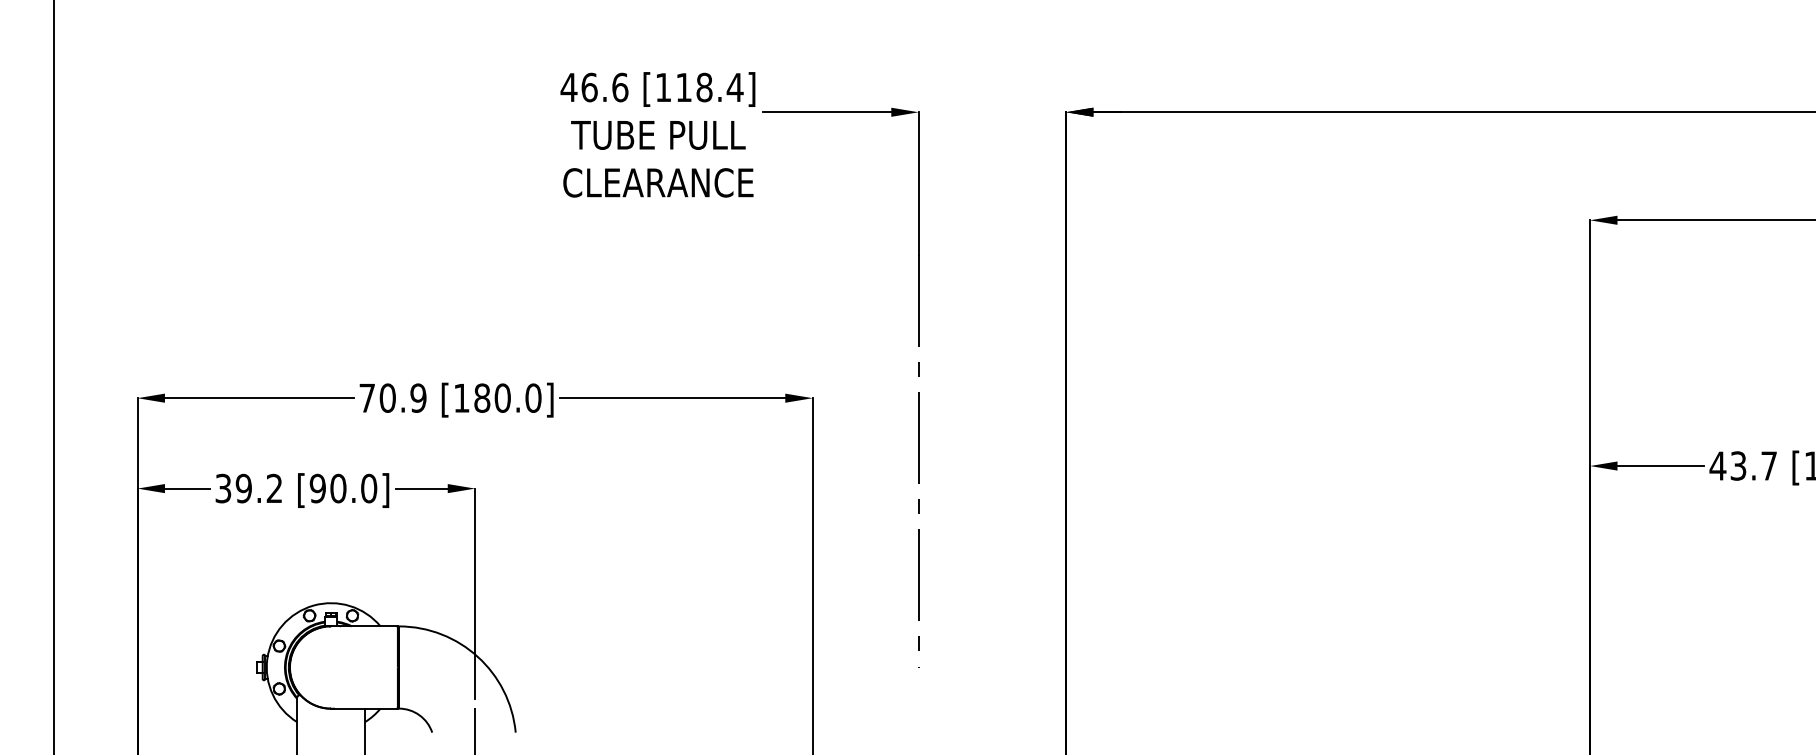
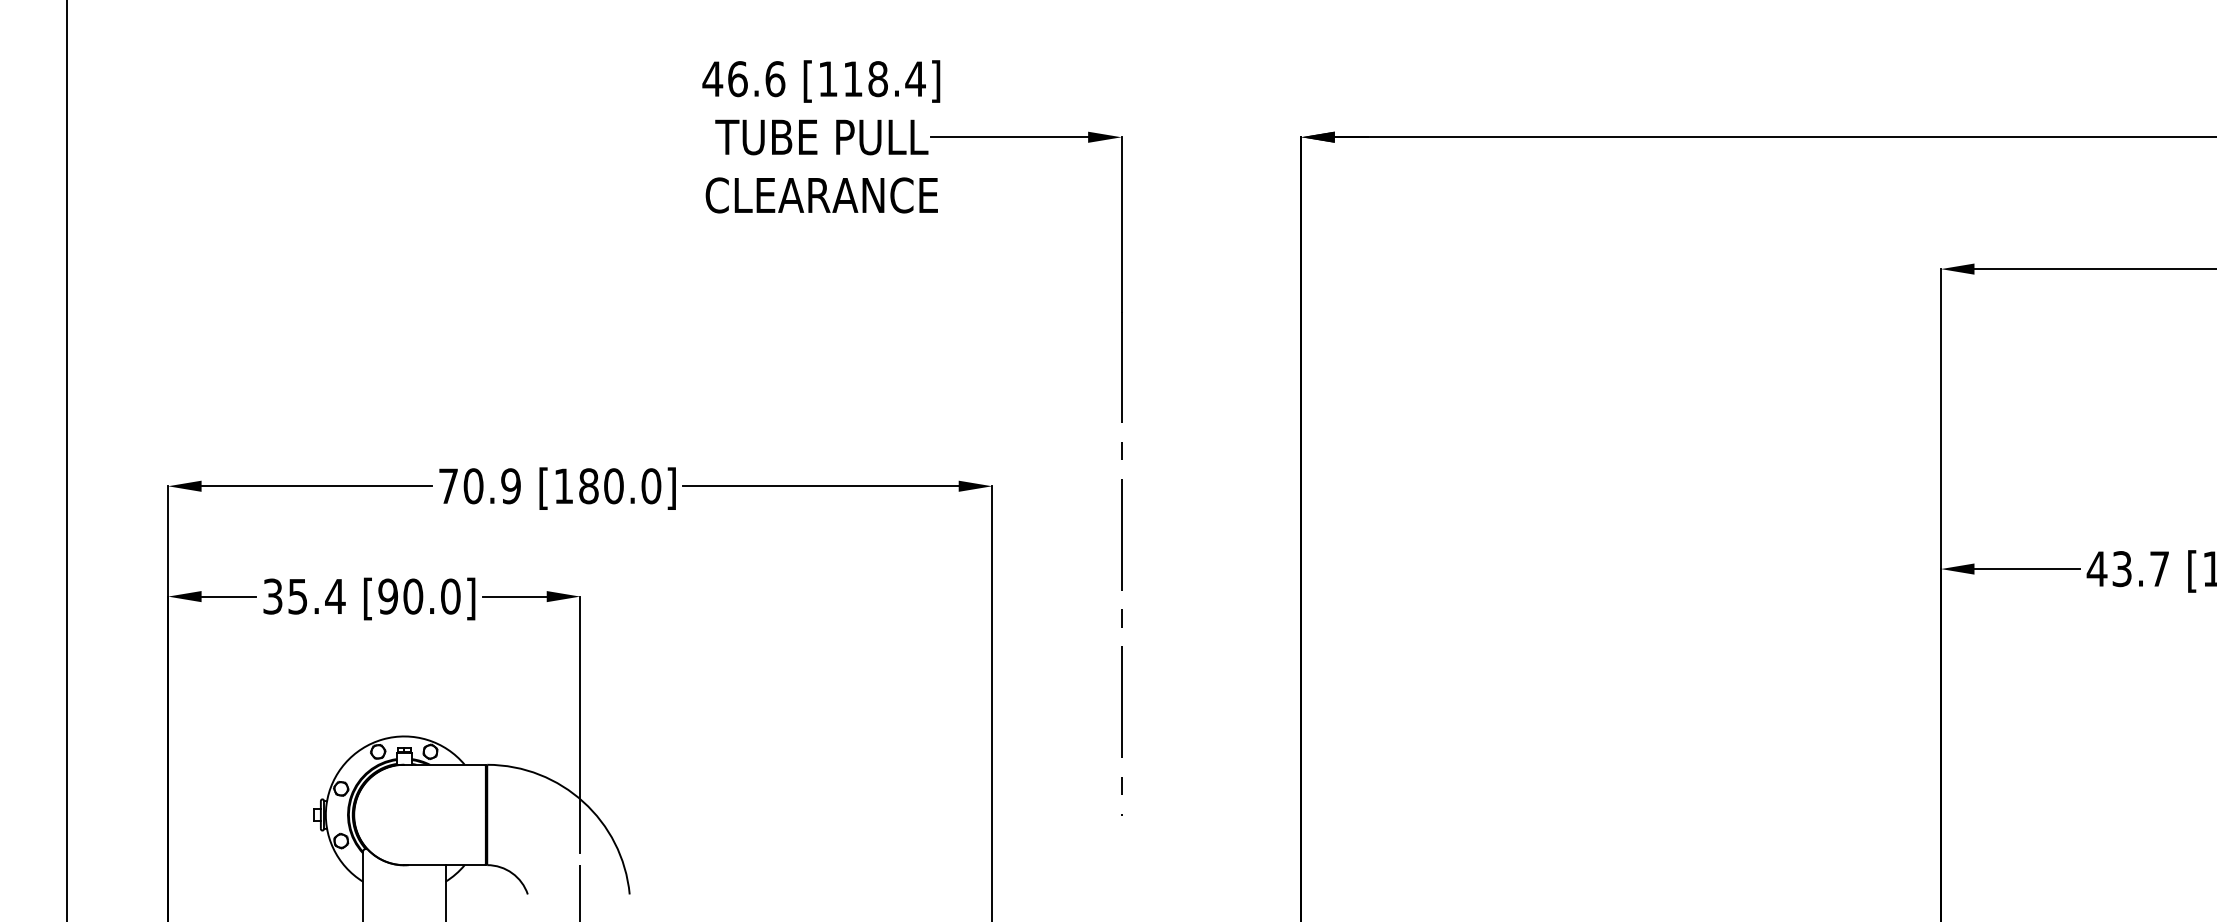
text: (658, 134) -> (821, 136), moved
text: (259, 488) -> (316, 596), 39.2 -> 35.4

